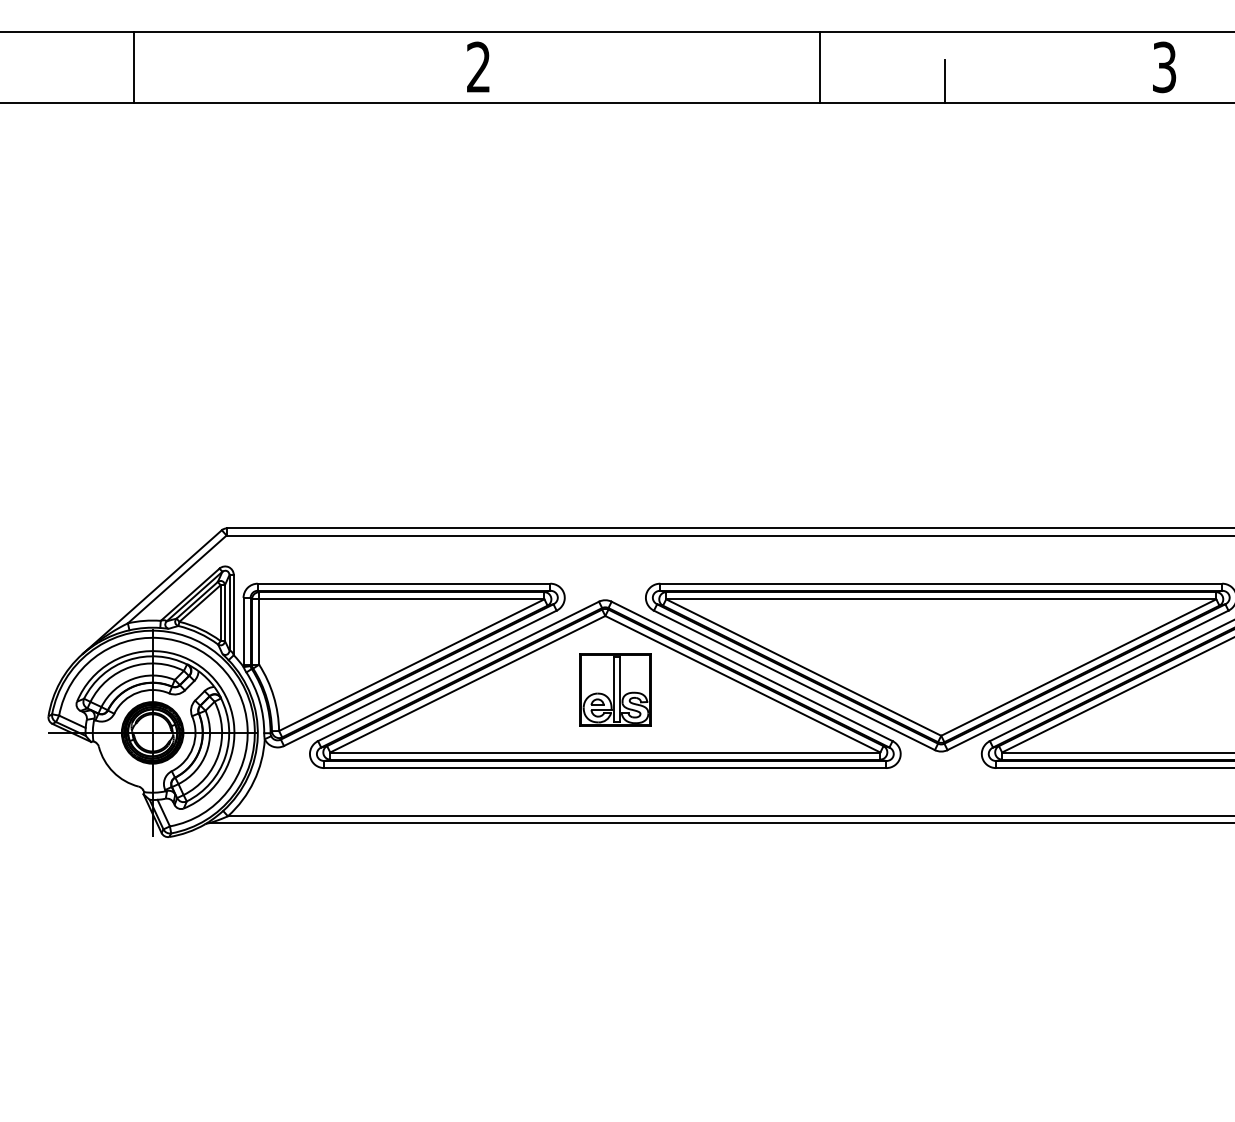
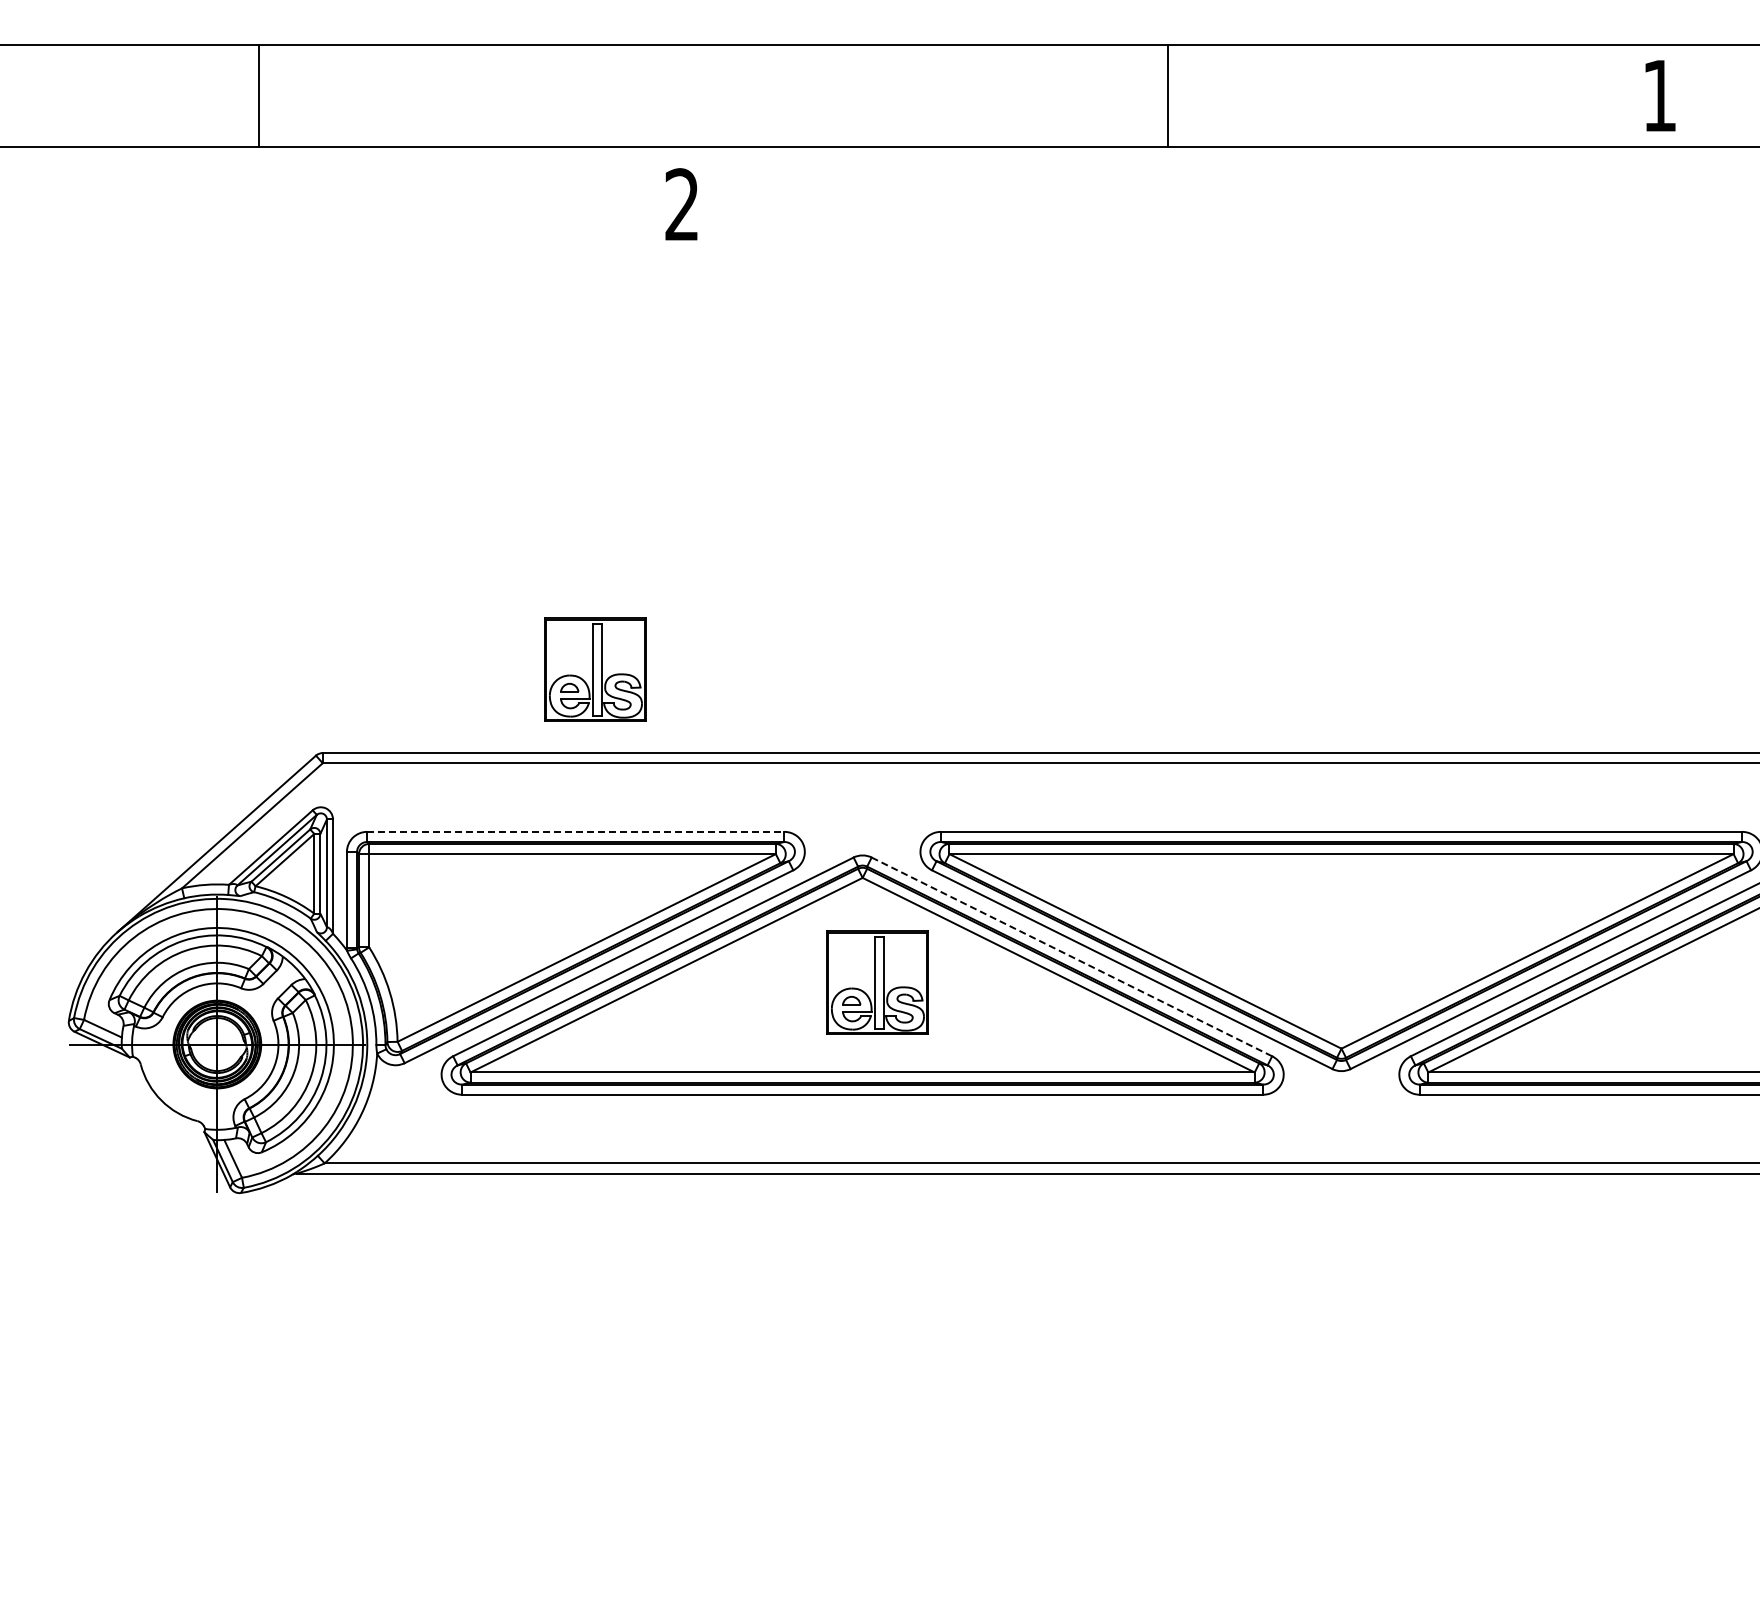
line: (133, 67) -> (258, 95), moved
text: (478, 67) -> (681, 204), moved
text: (1164, 67) -> (1659, 95), 3 -> 1
line: (944, 81) -> (1346, 115), removed
part: (417, 469) -> (595, 669), added
line: (403, 583) -> (575, 831), solid -> dashed
line: (751, 671) -> (1071, 956), solid -> dashed

